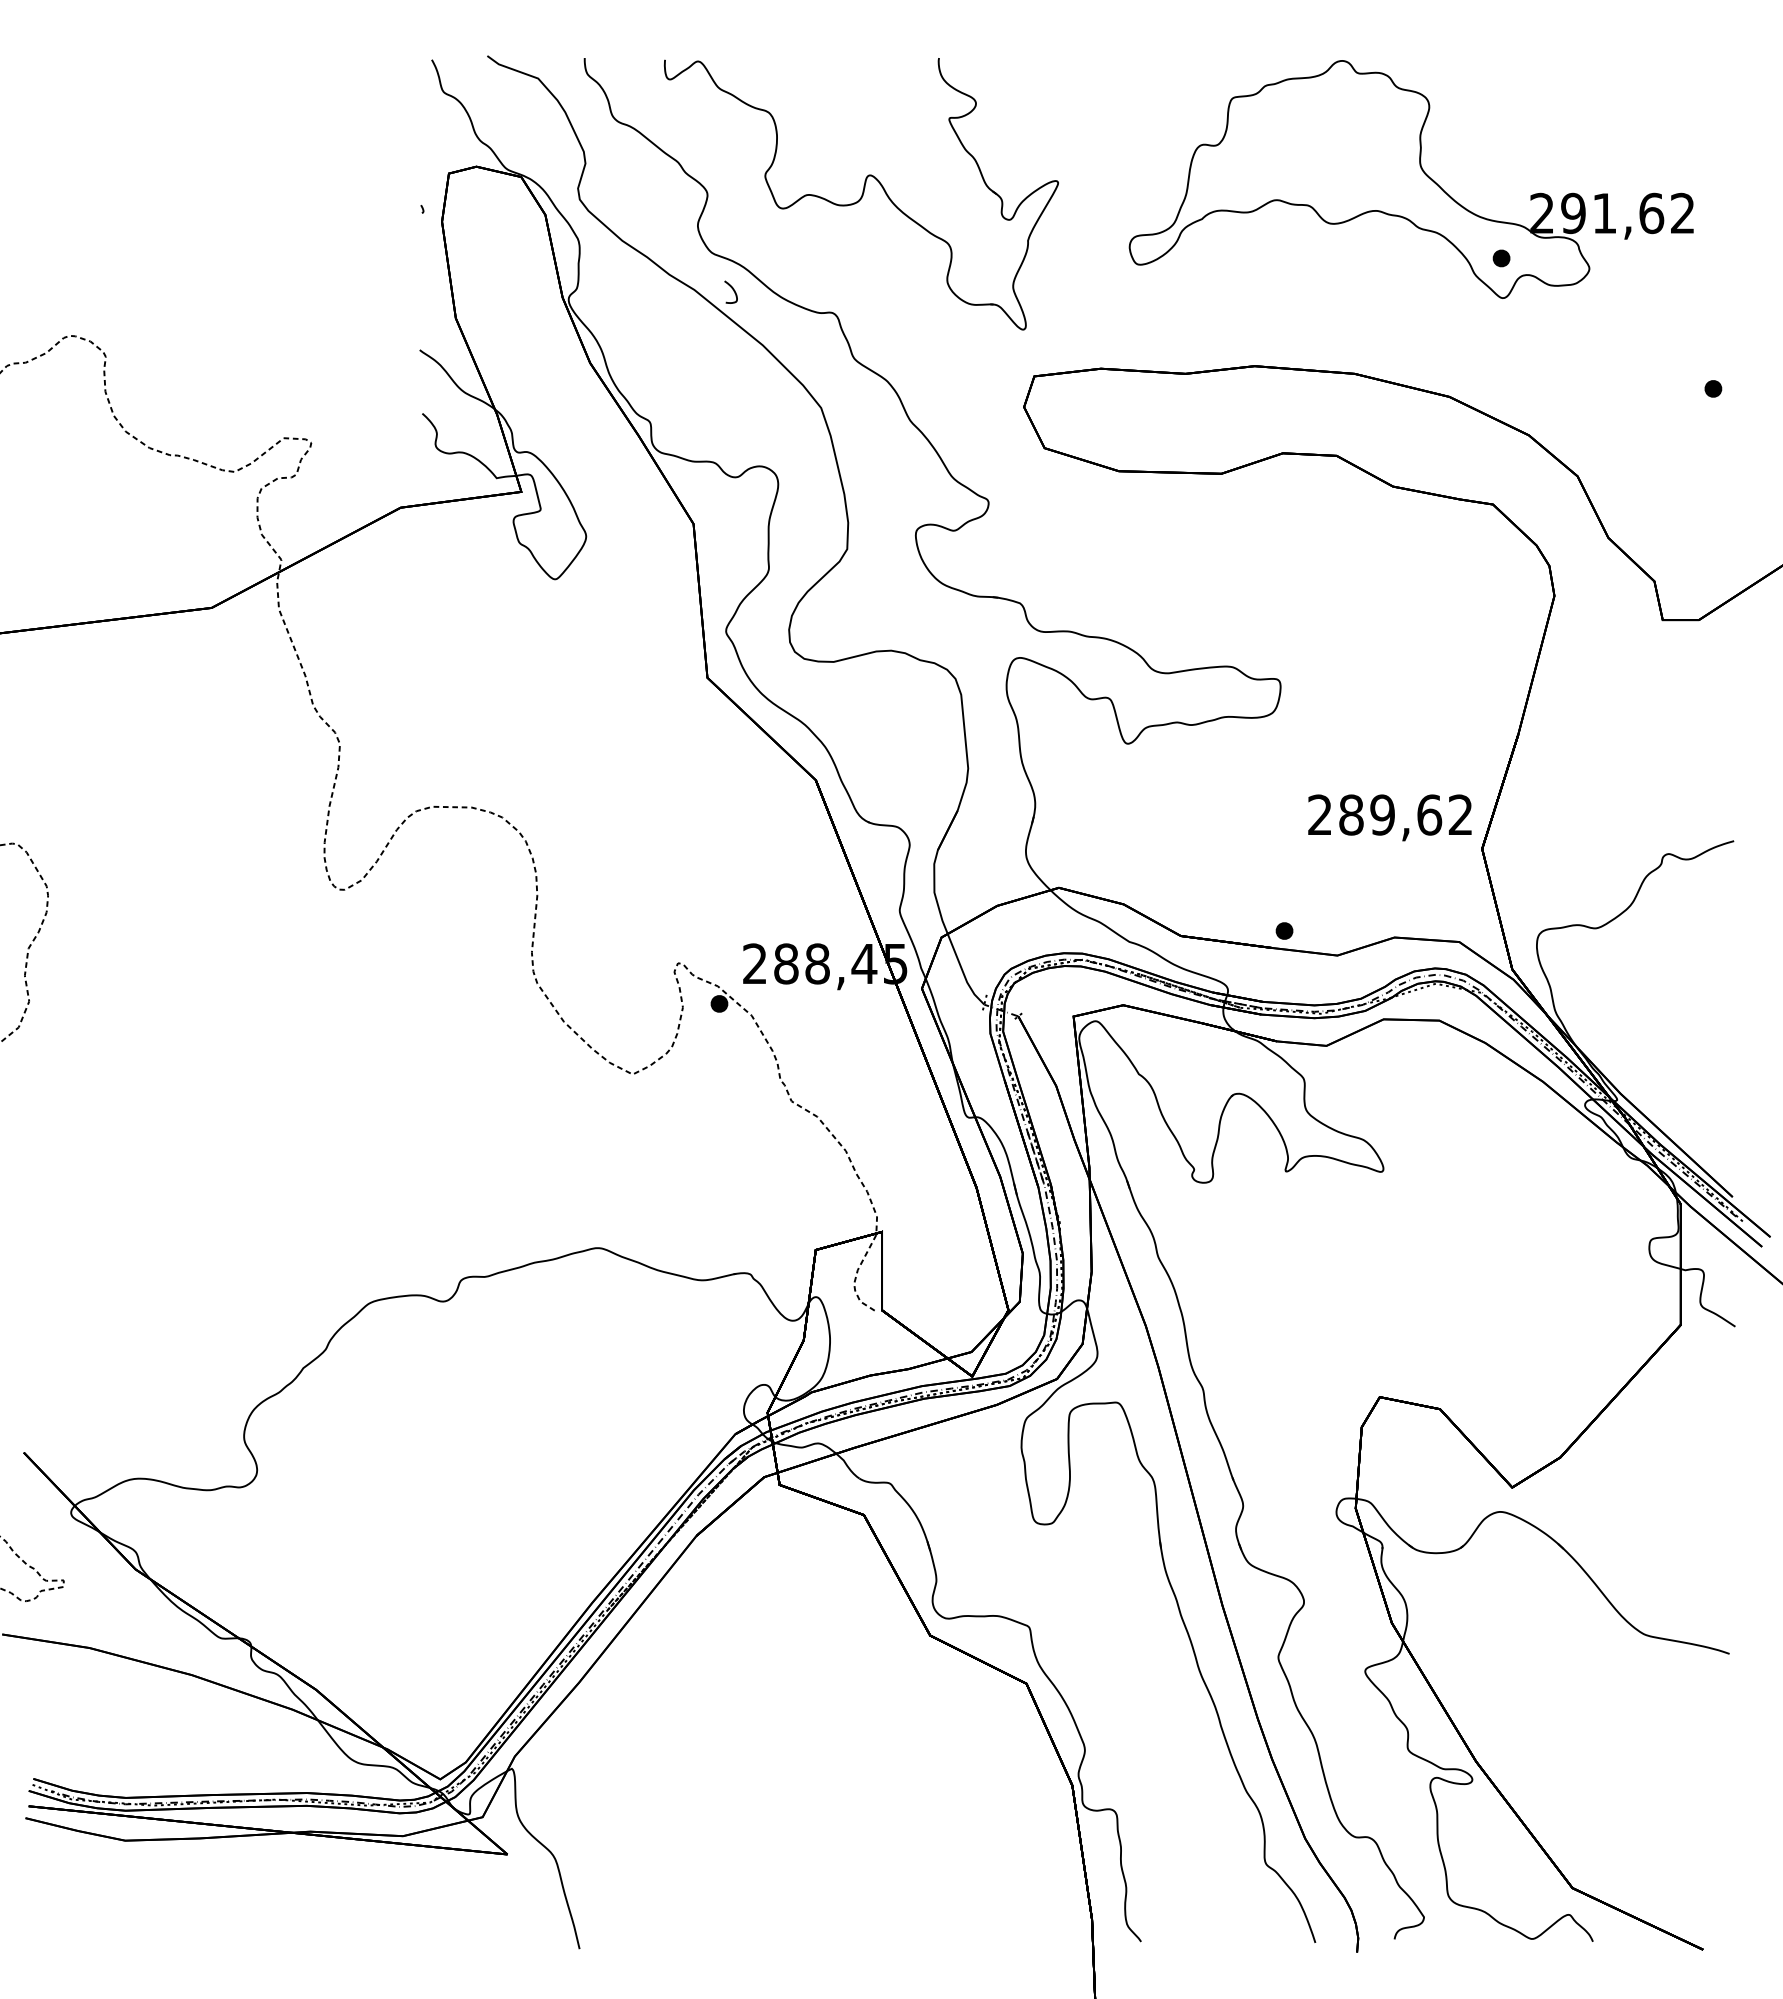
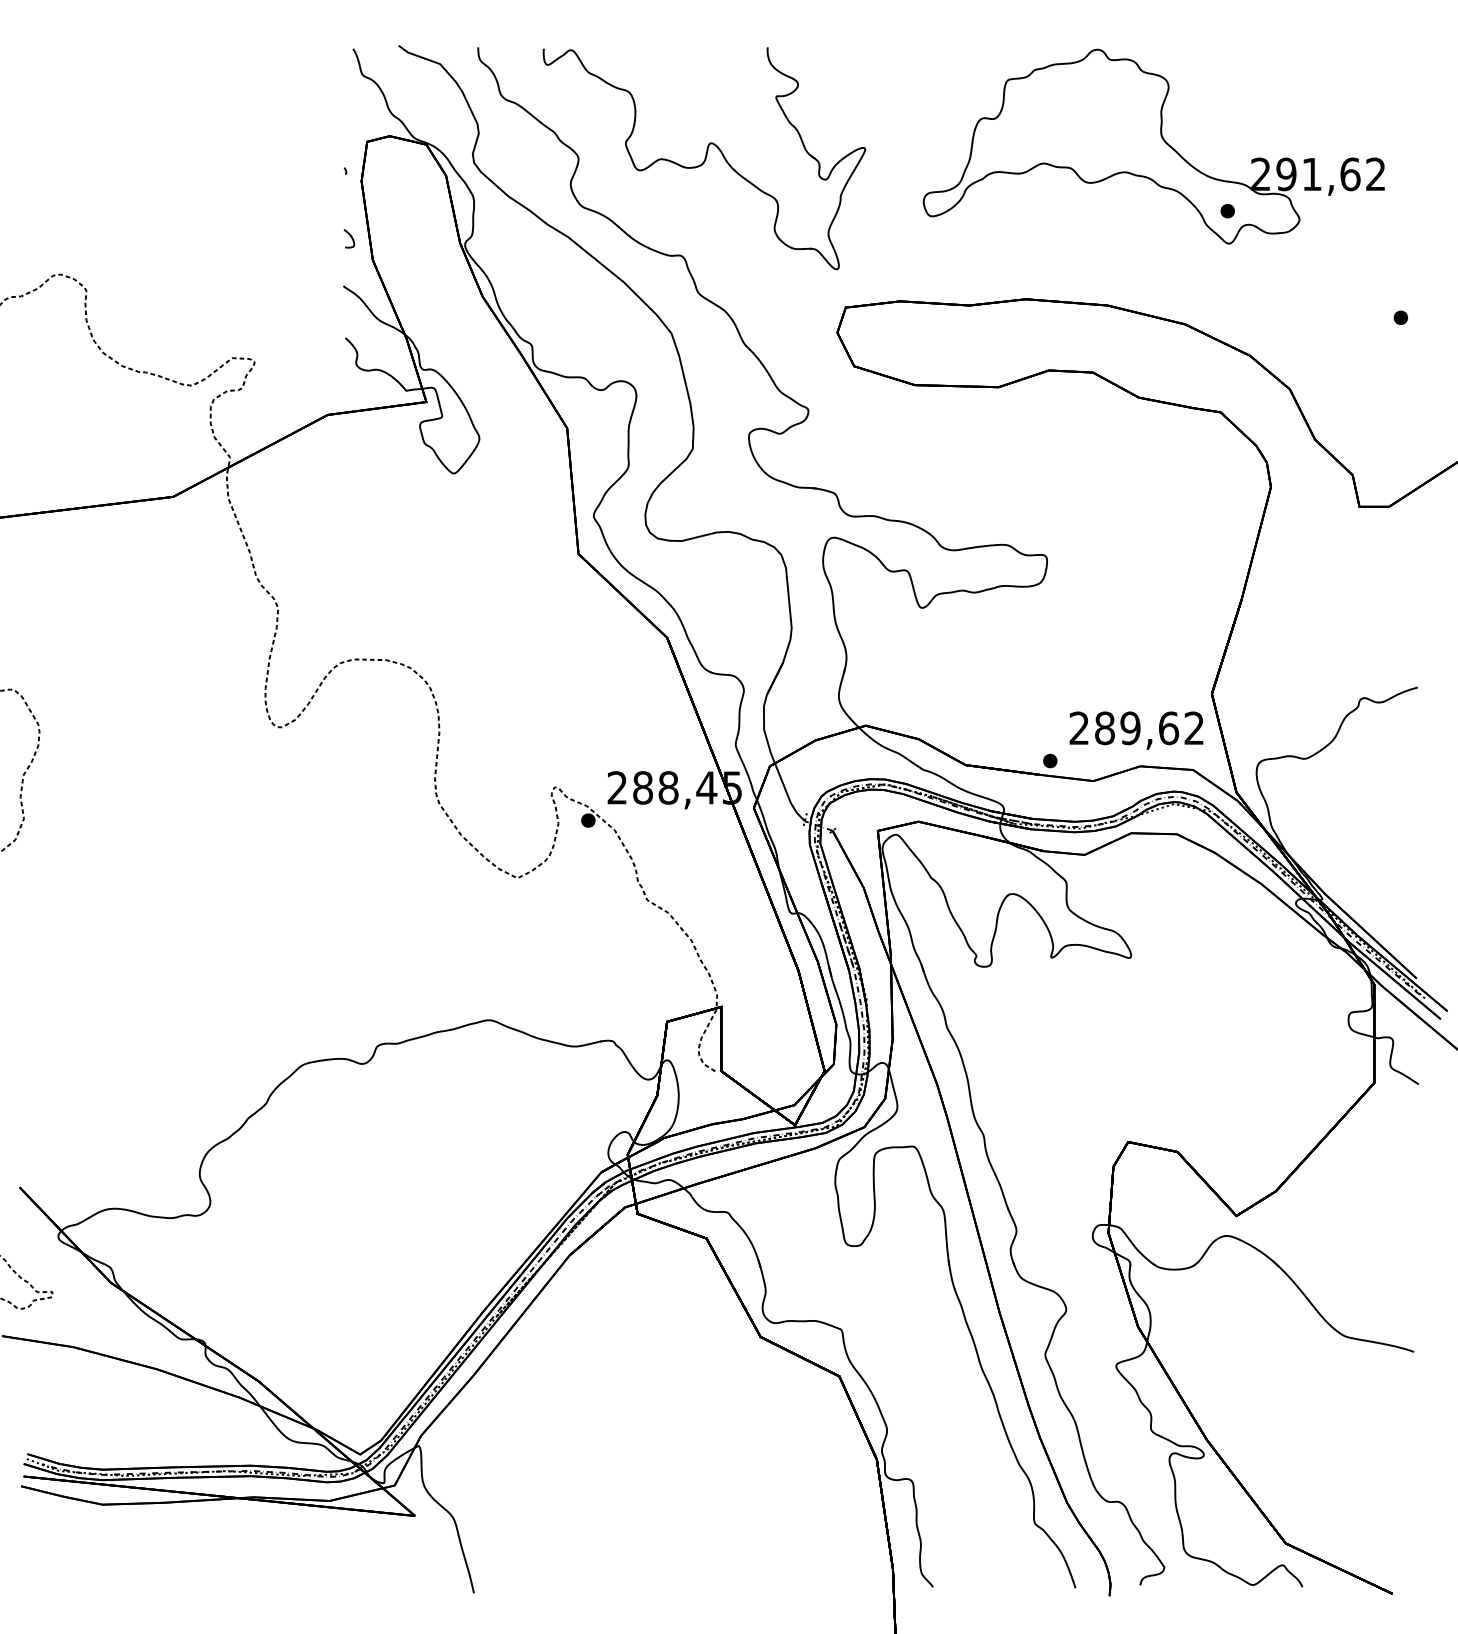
curve: (732, 289) -> (350, 236), moved
text: (1389, 817) -> (1136, 730), moved

